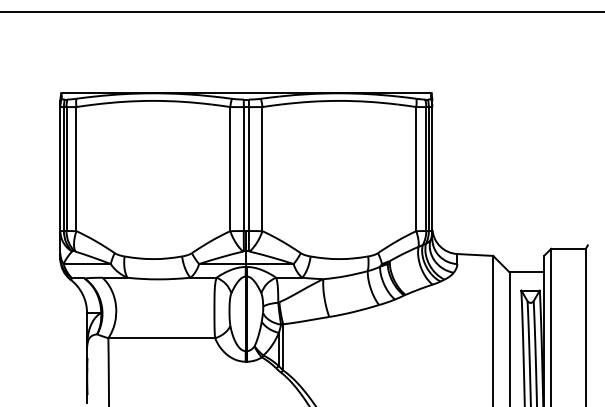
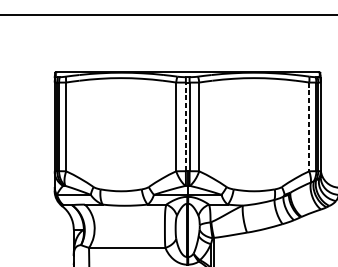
line: (243, 169) -> (185, 127), solid -> dashed
line: (416, 169) -> (309, 127), solid -> dashed

